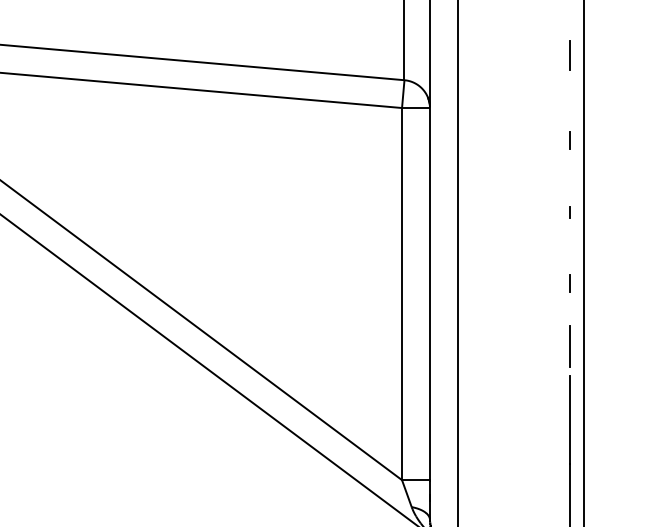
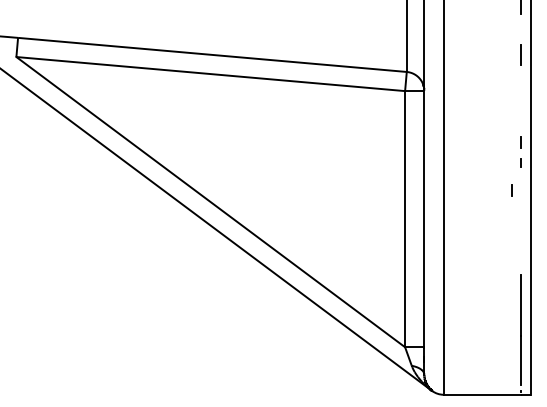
line: (569, 140) -> (520, 142), moved
line: (569, 282) -> (511, 190), moved
line: (569, 346) -> (520, 255), removed

